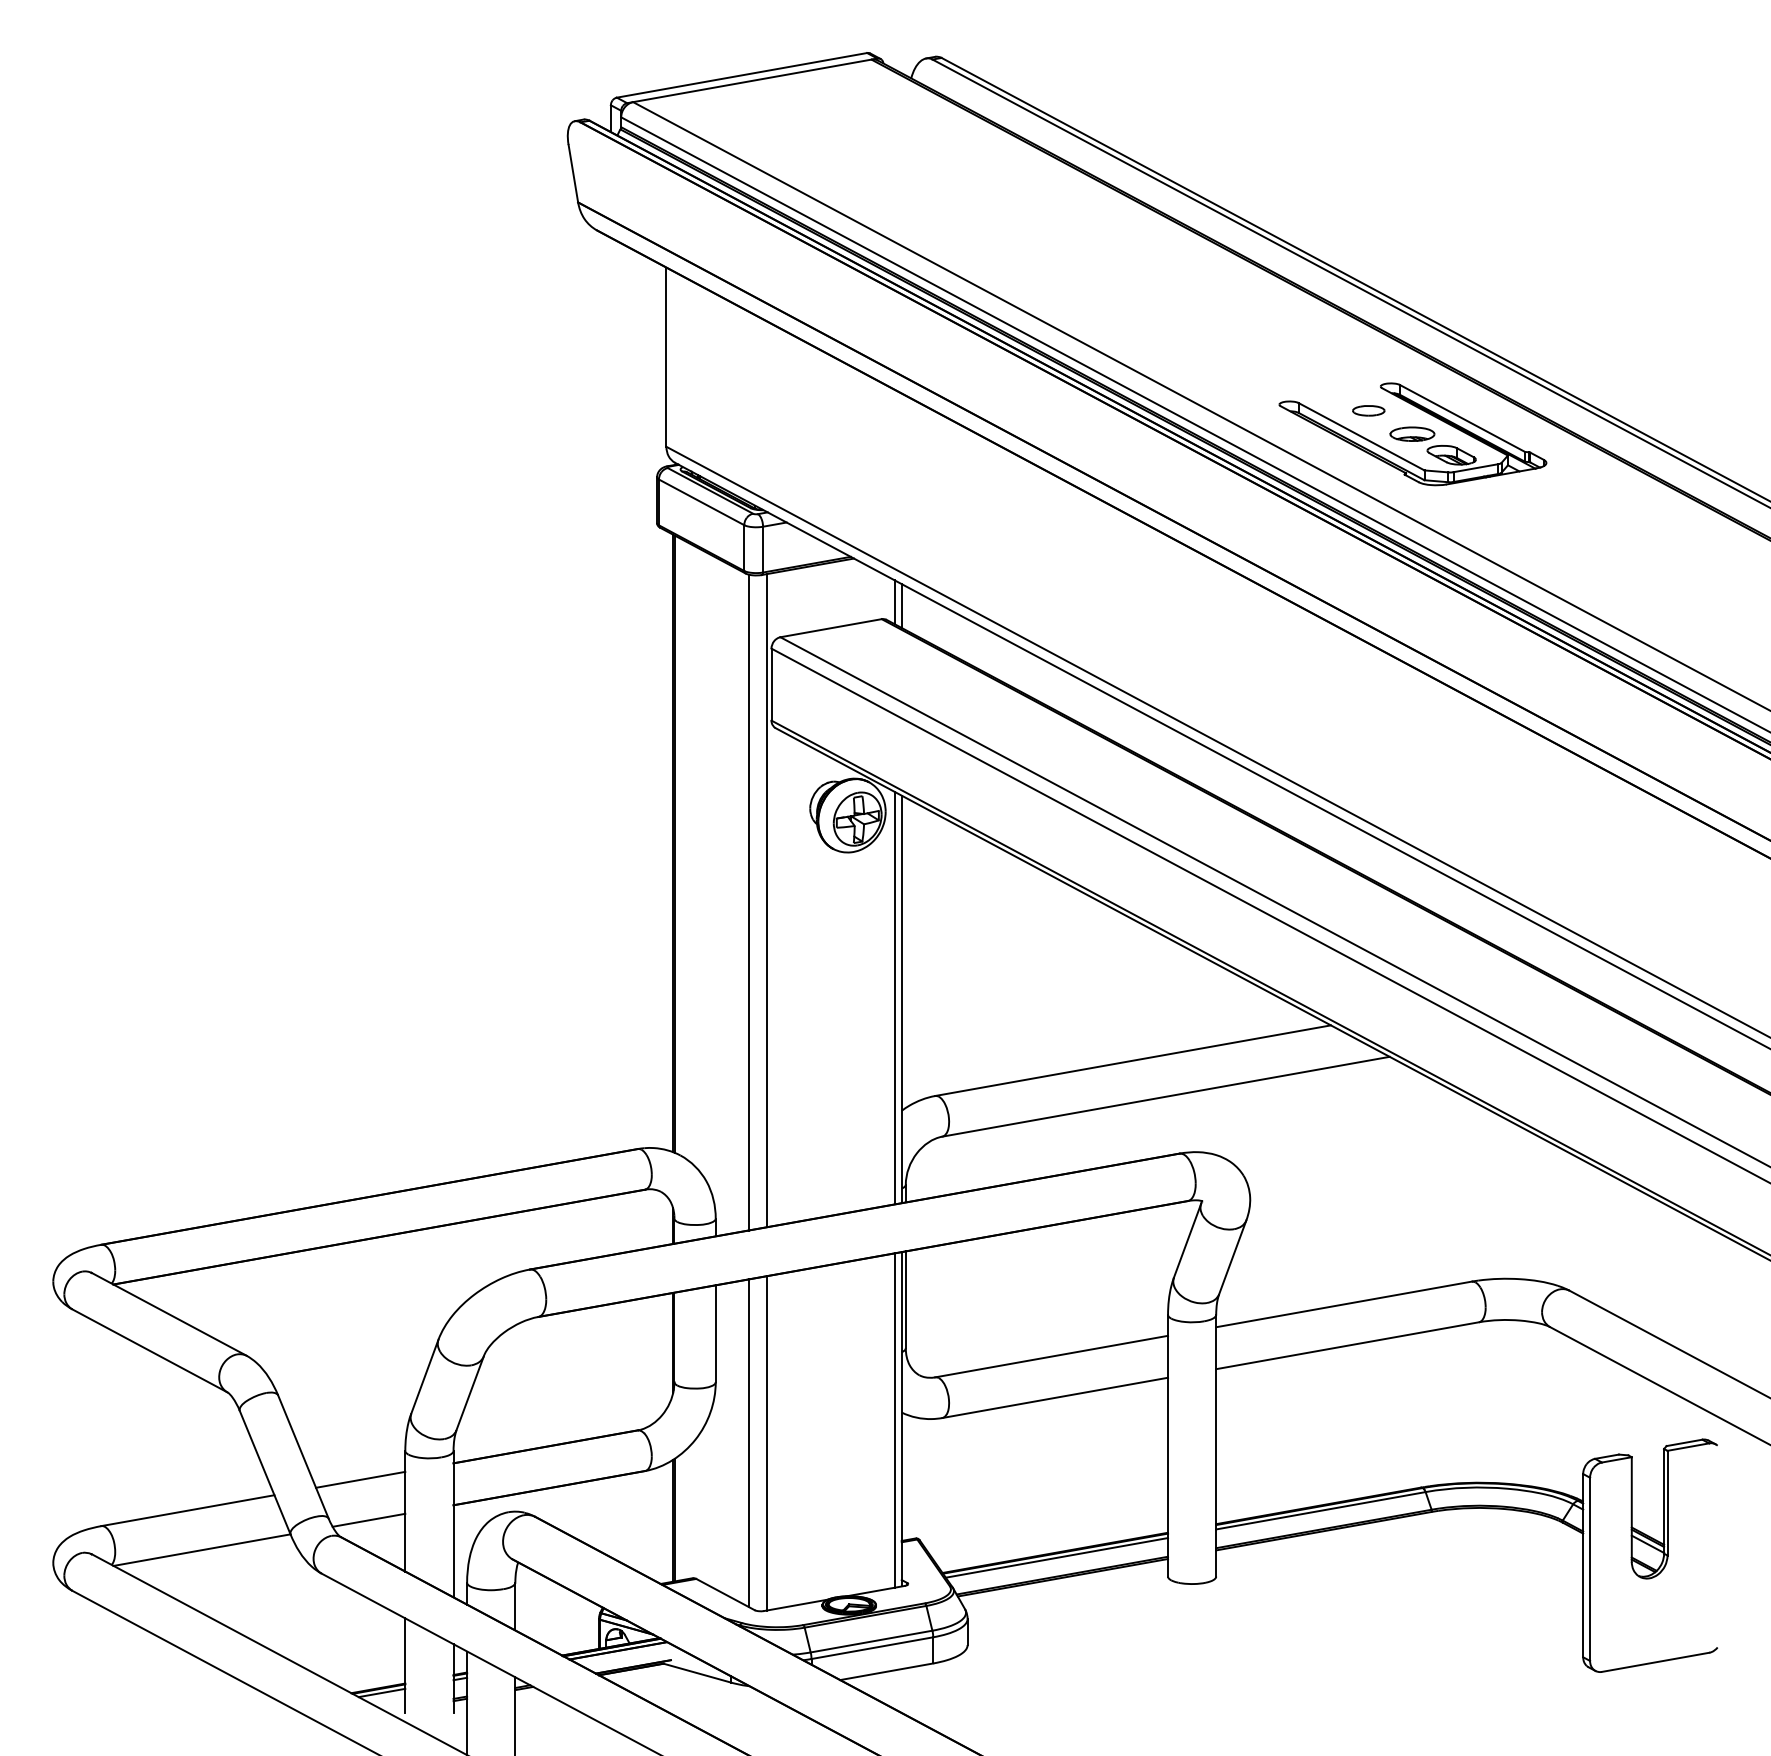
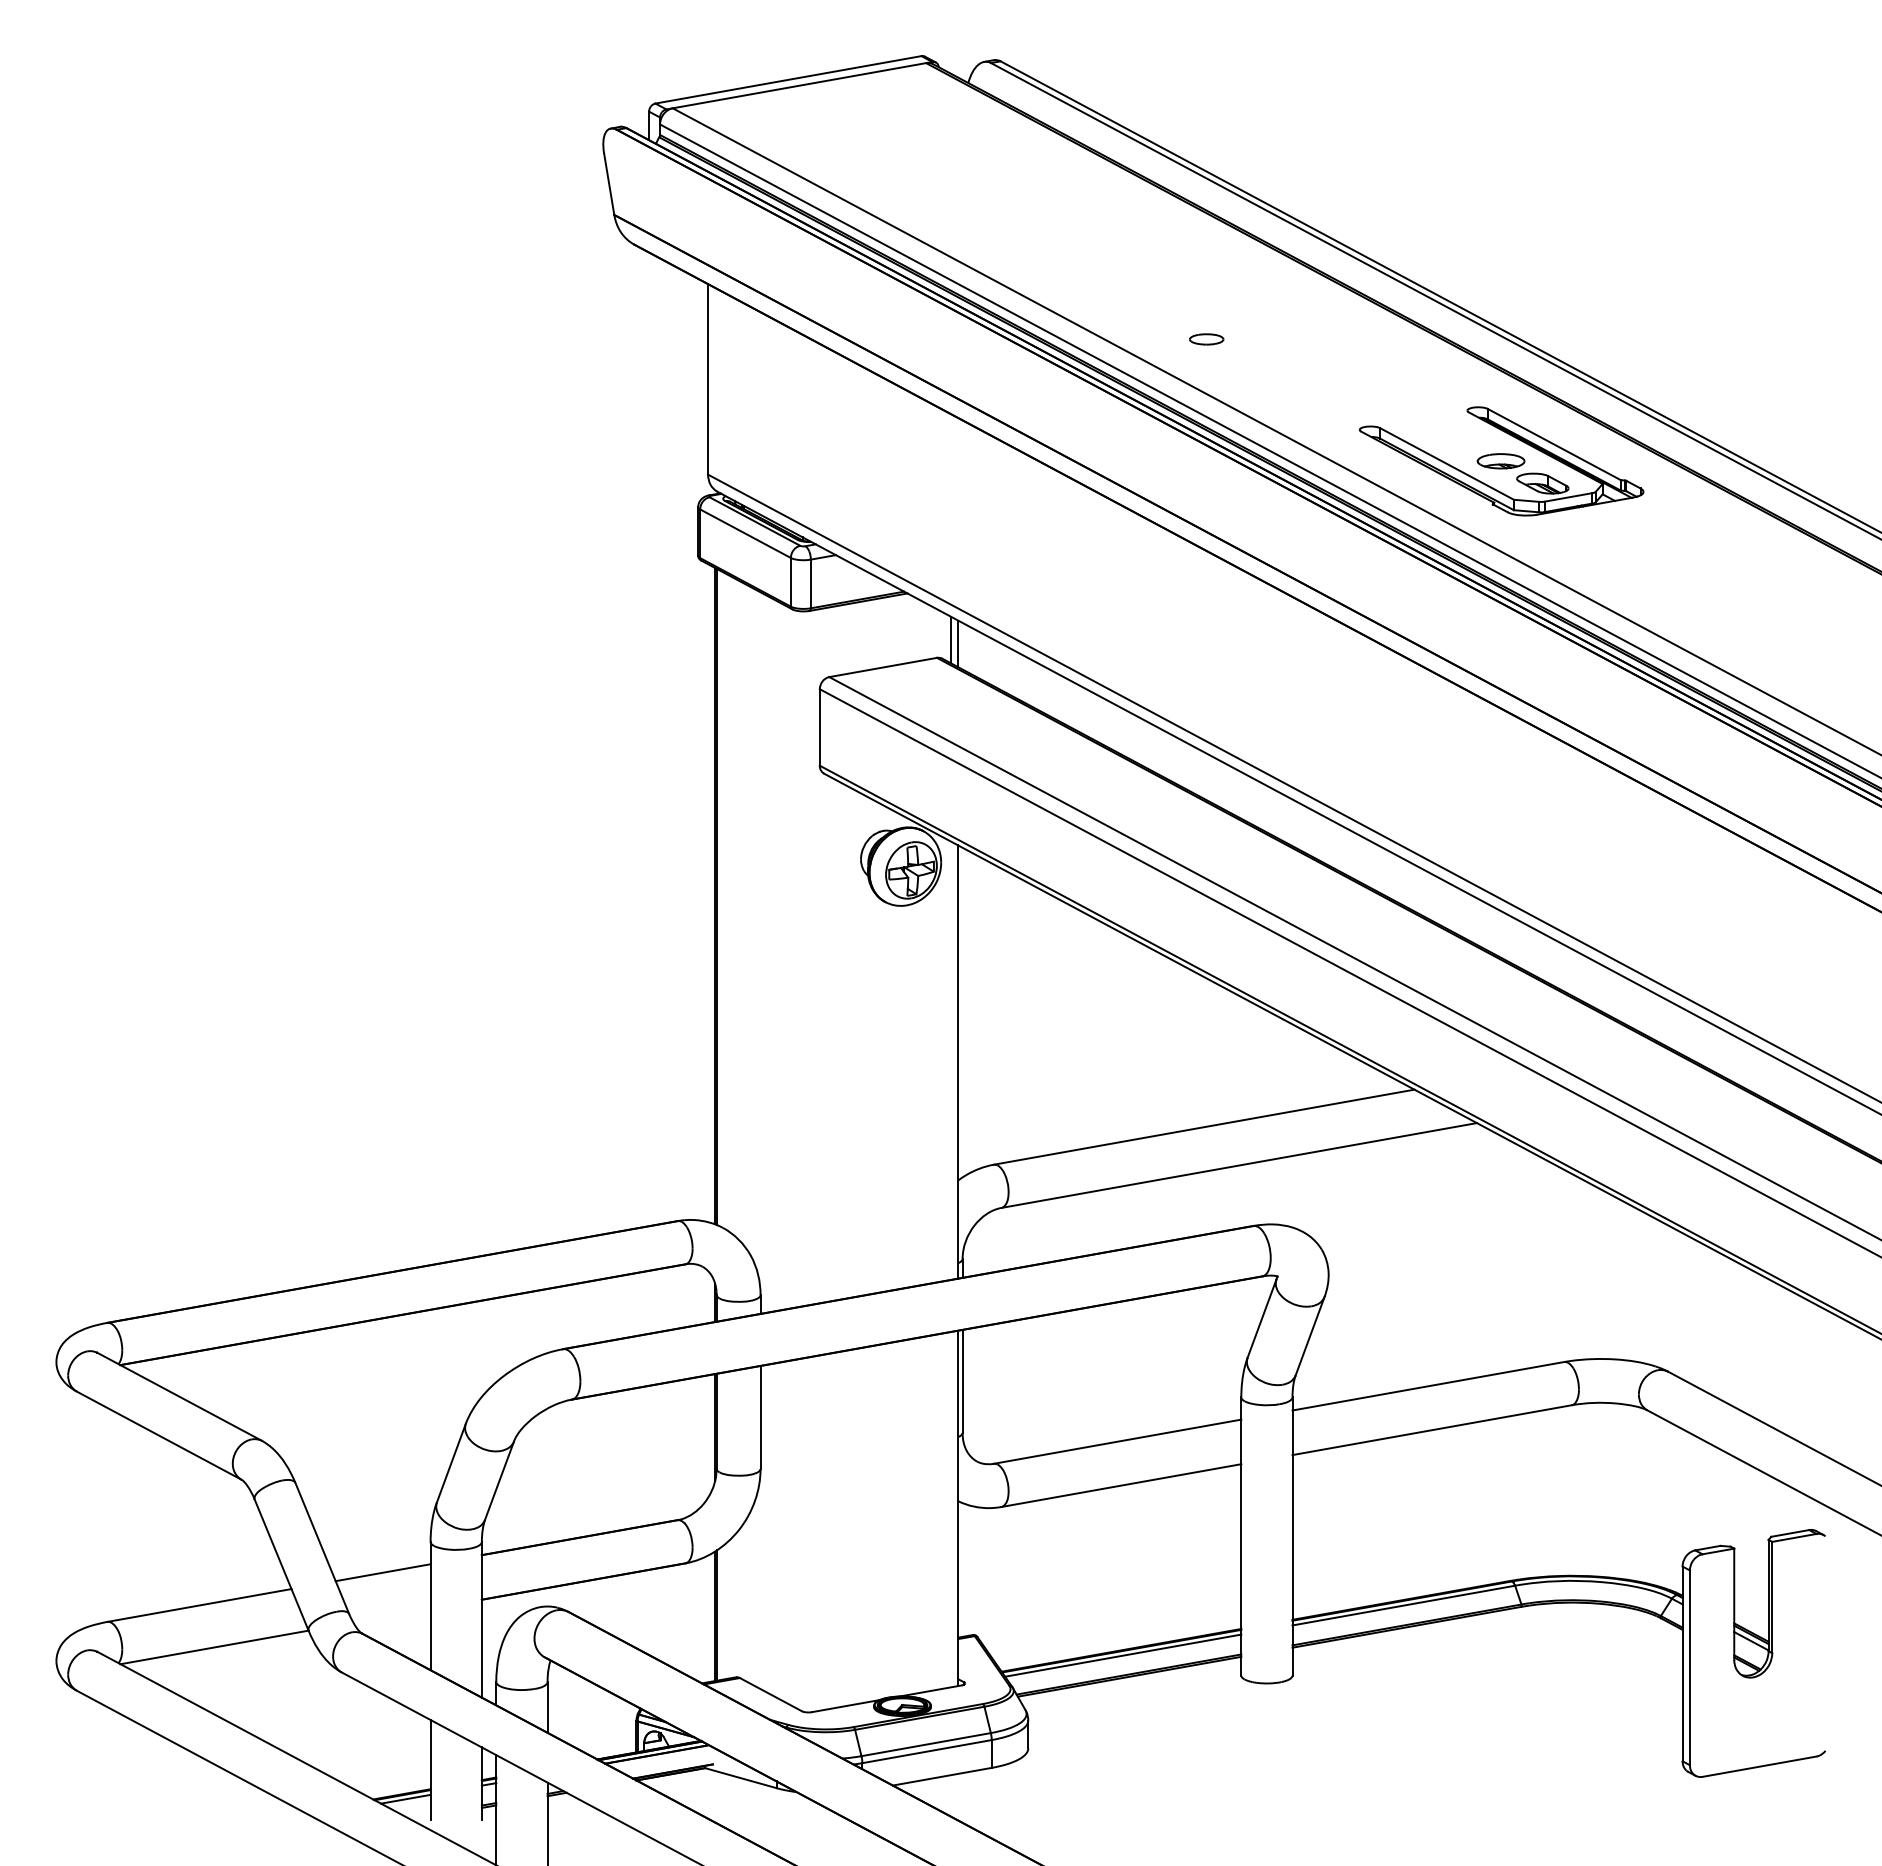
part: (1368, 410) -> (1206, 339), moved
line: (767, 900) -> (815, 956), removed
line: (748, 901) -> (795, 958), removed
line: (894, 997) -> (950, 1060), removed
line: (894, 1420) -> (950, 1509), removed
line: (748, 1442) -> (795, 1533), removed
line: (767, 1443) -> (815, 1534), removed
line: (368, 1520) -> (391, 1615), removed

